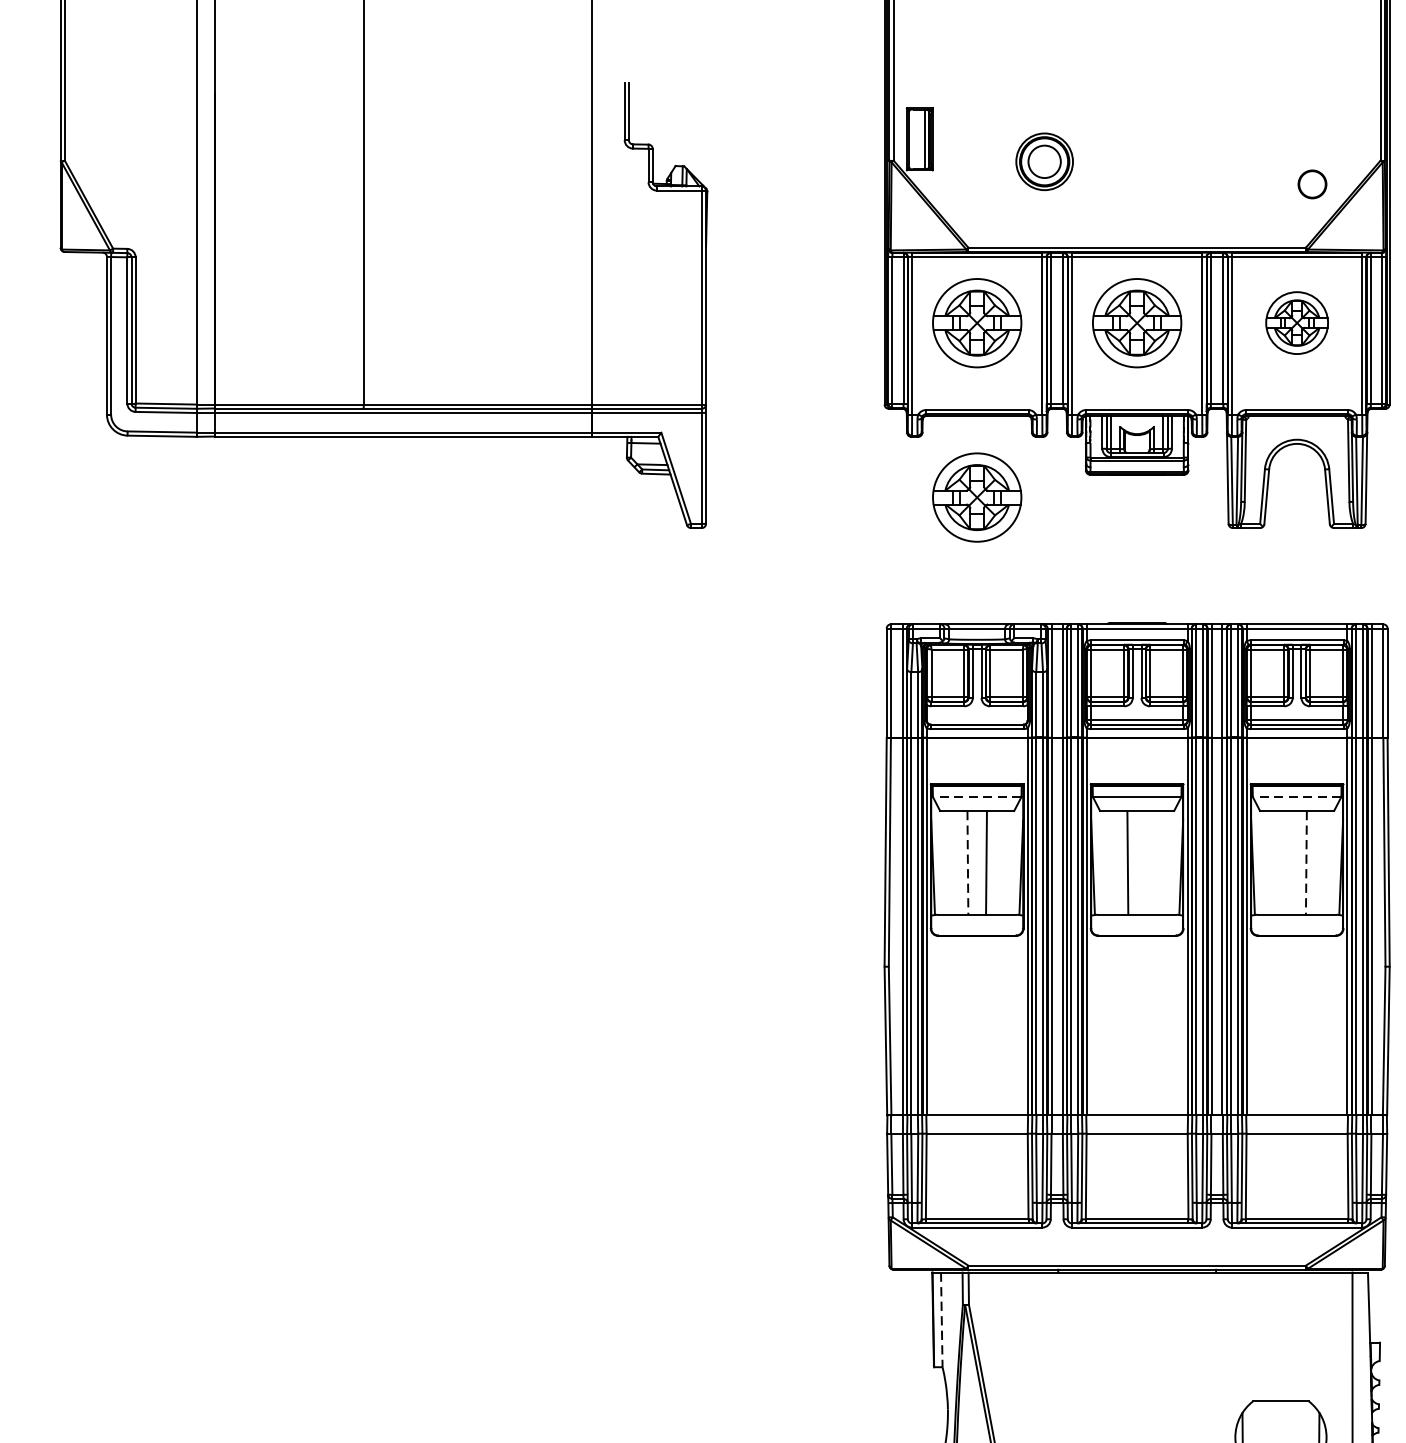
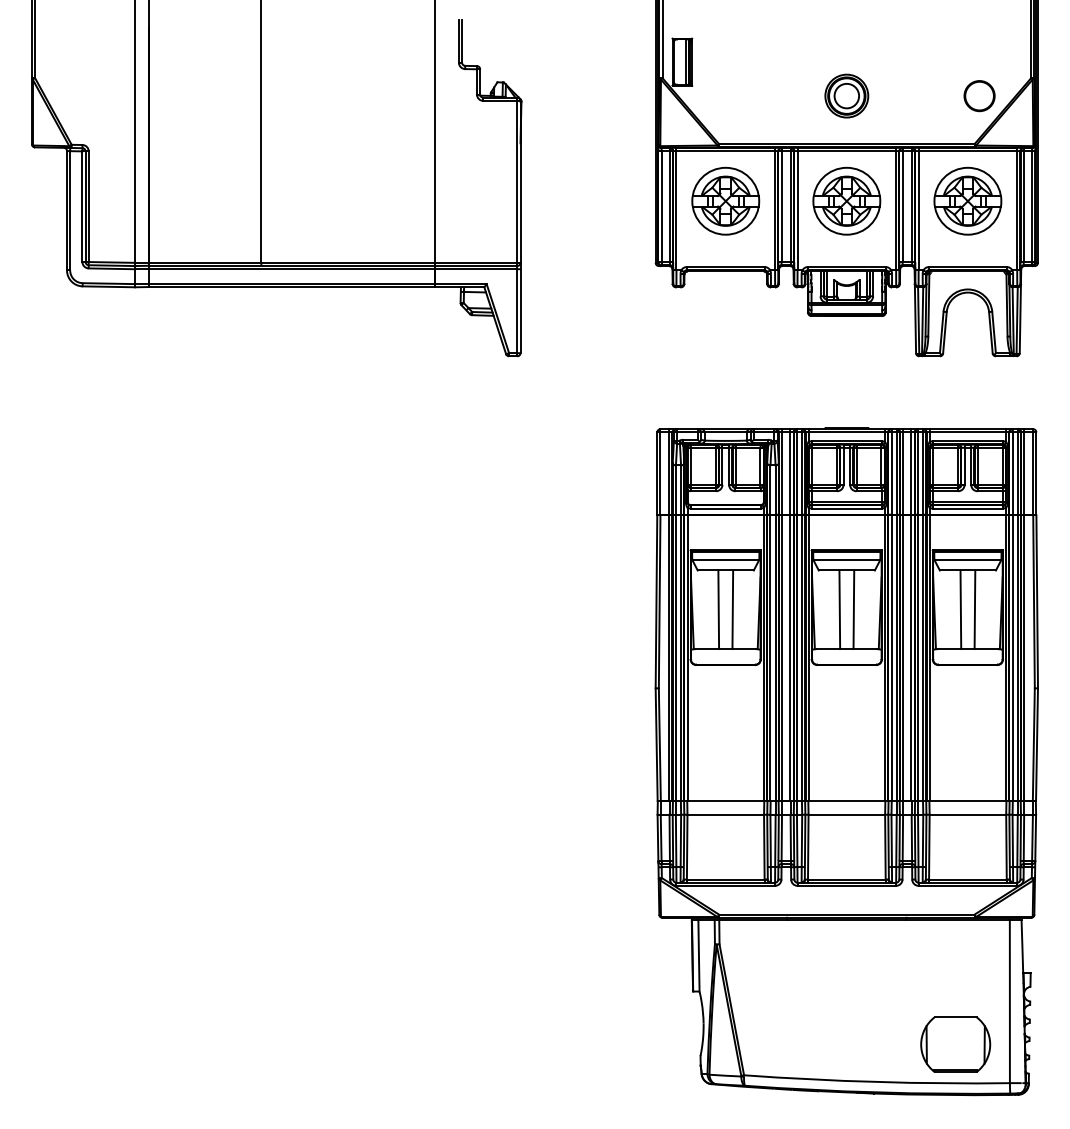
part: (1044, 161) -> (846, 95), moved
circle: (1312, 184) -> (979, 96), size x1.43
part: (1296, 322) -> (967, 200), size x1.43
part: (976, 496) -> (725, 332), removed
line: (976, 796) -> (725, 559), dashed -> solid
line: (1296, 796) -> (967, 559), dashed -> solid
line: (1145, 862) -> (853, 609), added
line: (1287, 862) -> (960, 609), added
line: (967, 863) -> (718, 610), dashed -> solid
line: (1305, 863) -> (974, 610), dashed -> solid
line: (941, 1319) -> (698, 955), dashed -> solid

